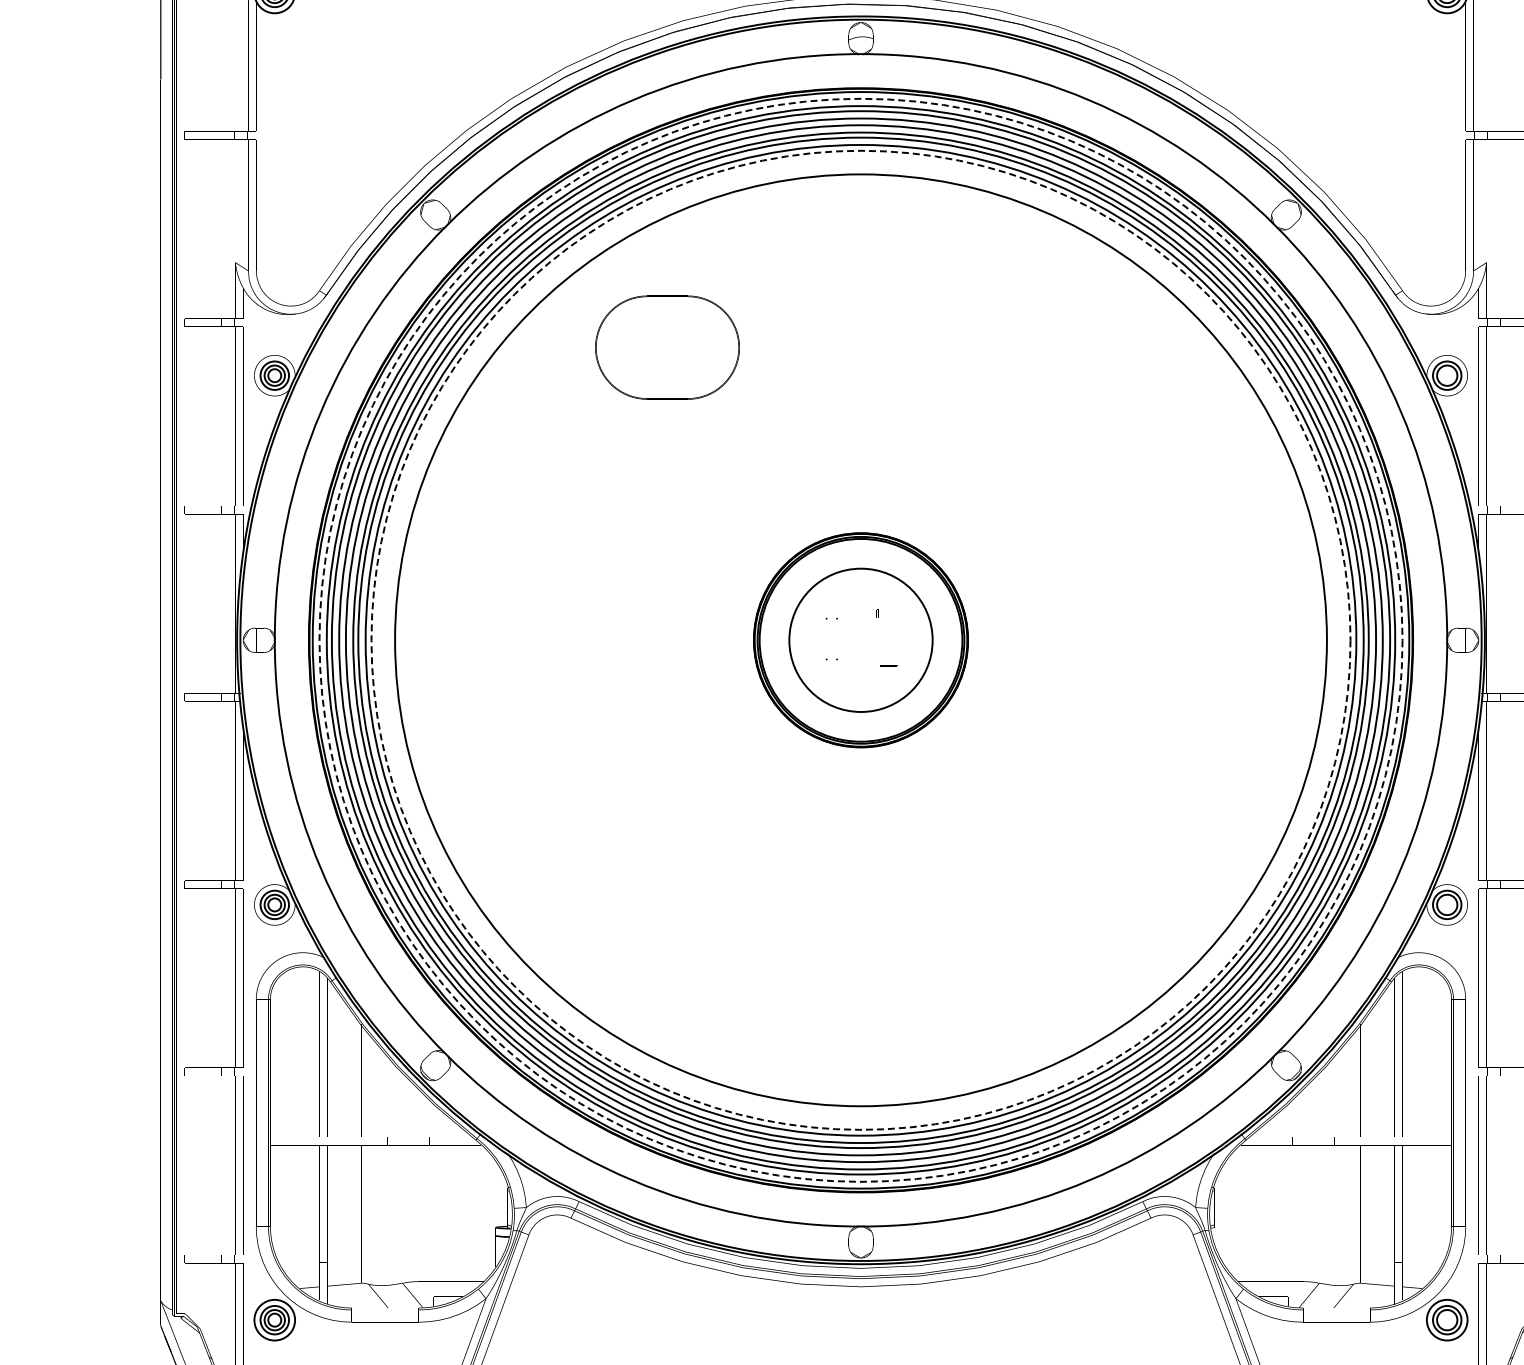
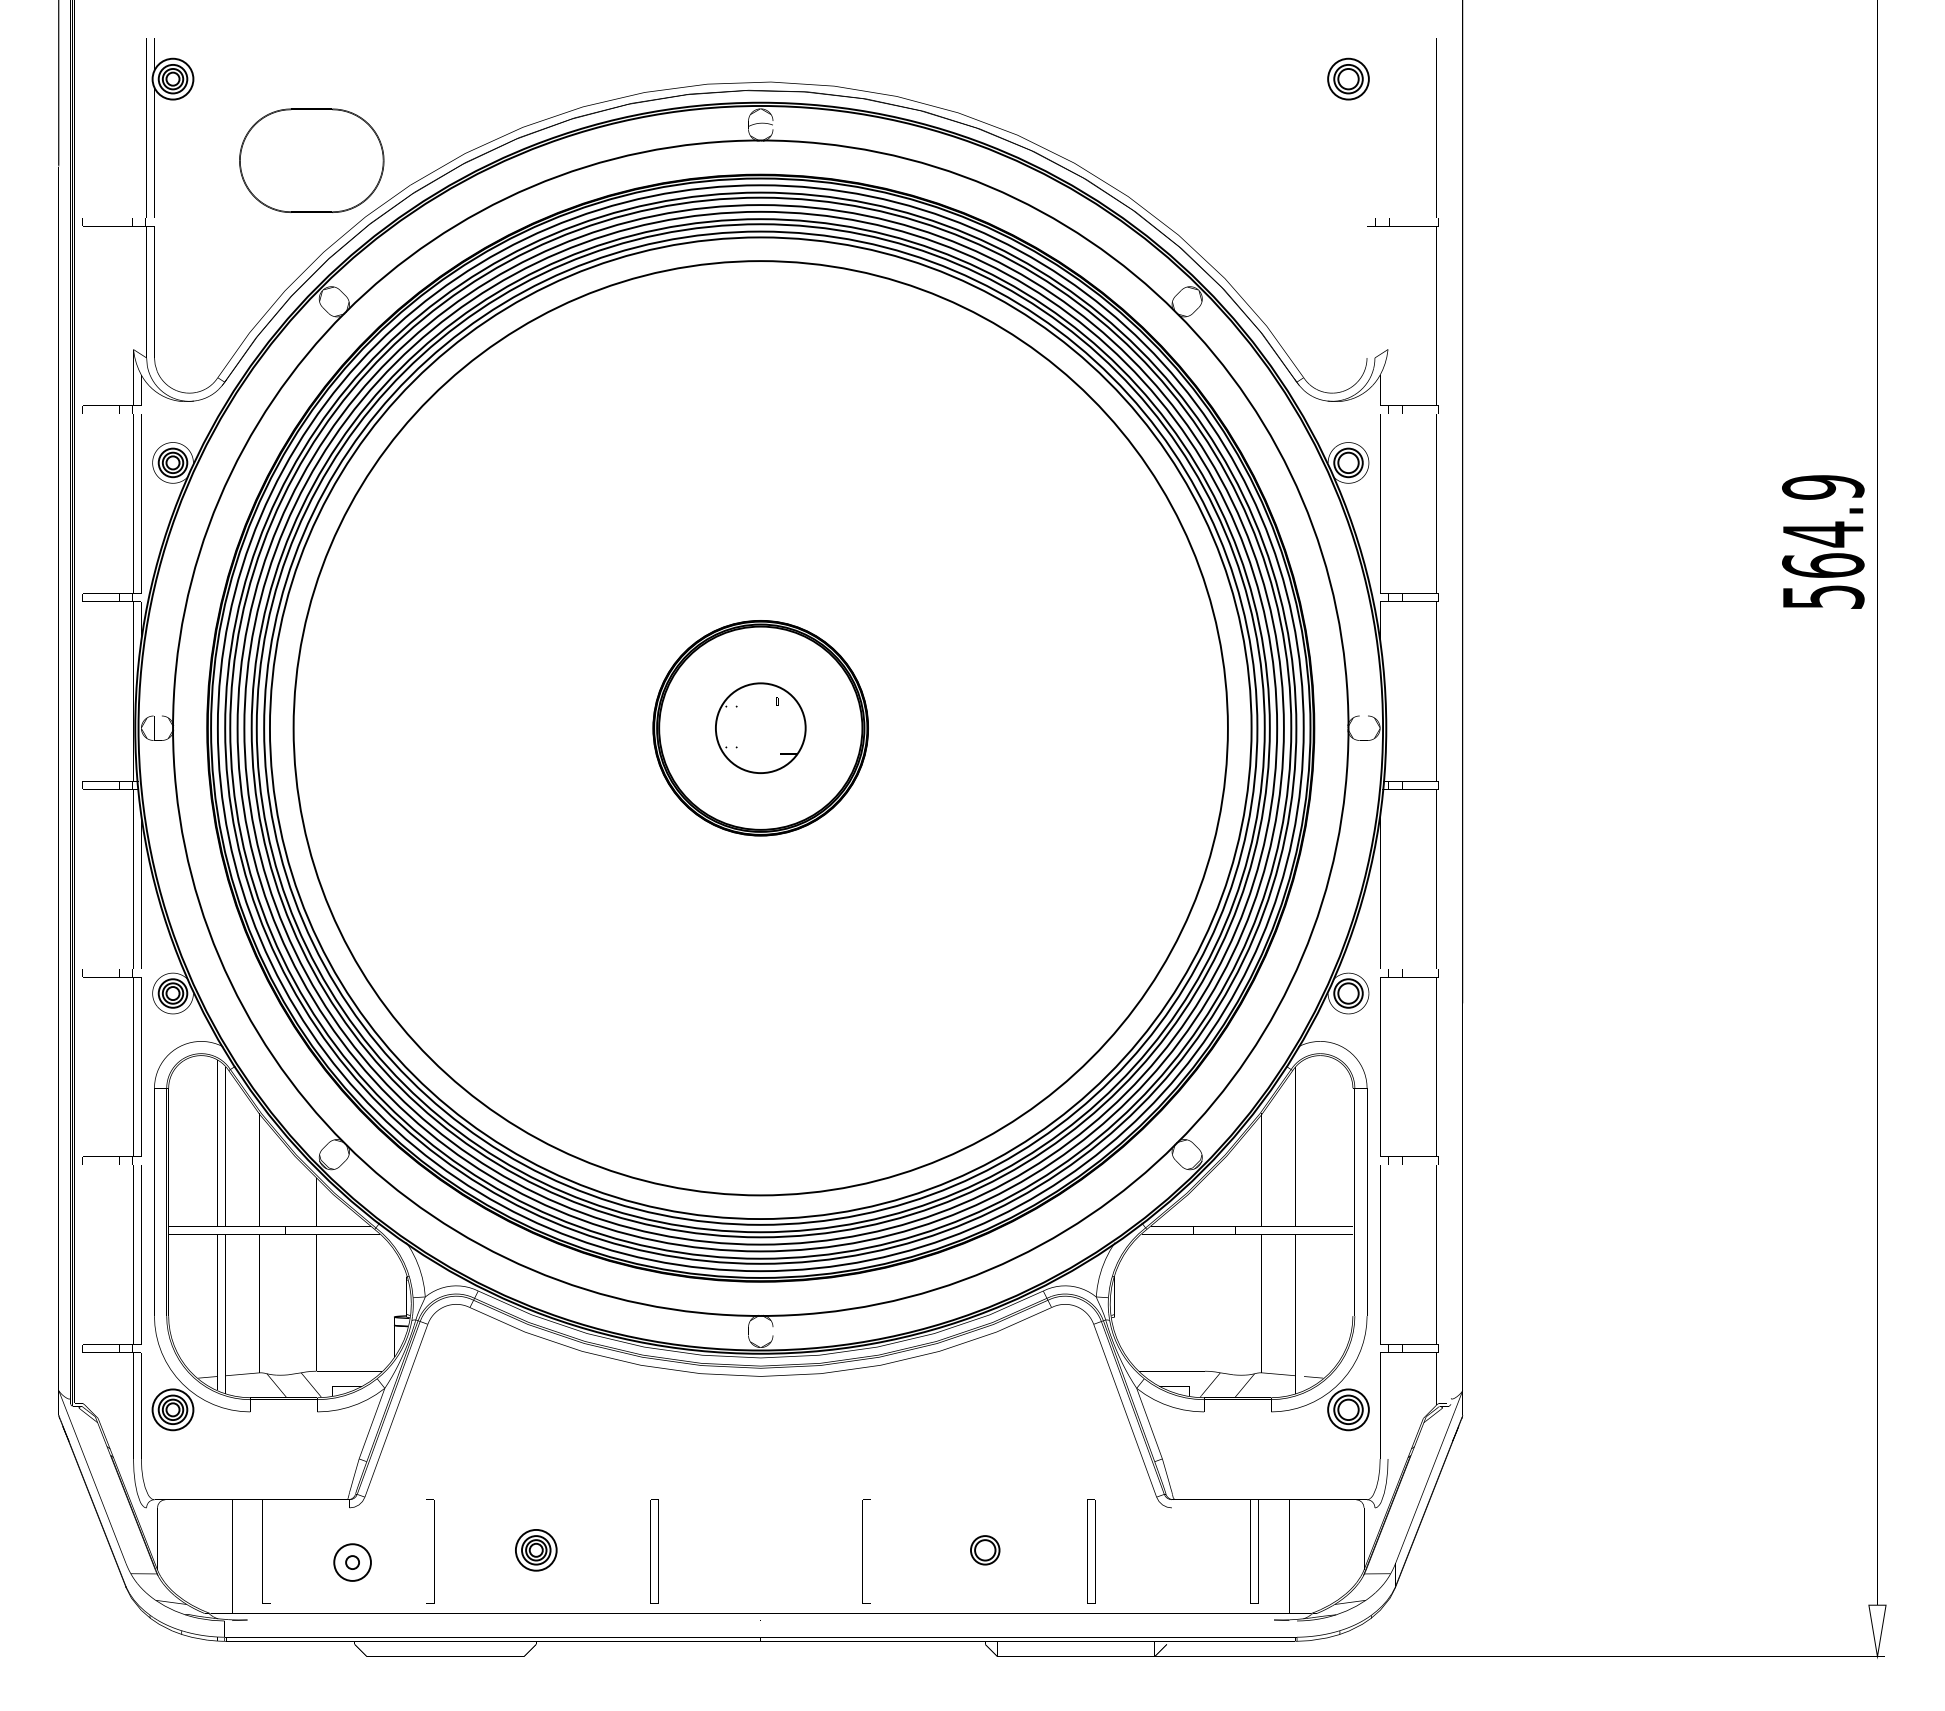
part: (667, 347) -> (311, 160), moved
circle: (860, 640) -> (760, 728), dashed -> solid
circle: (860, 640) -> (760, 728), dashed -> solid
circle: (860, 640) -> (760, 728), size x0.62

